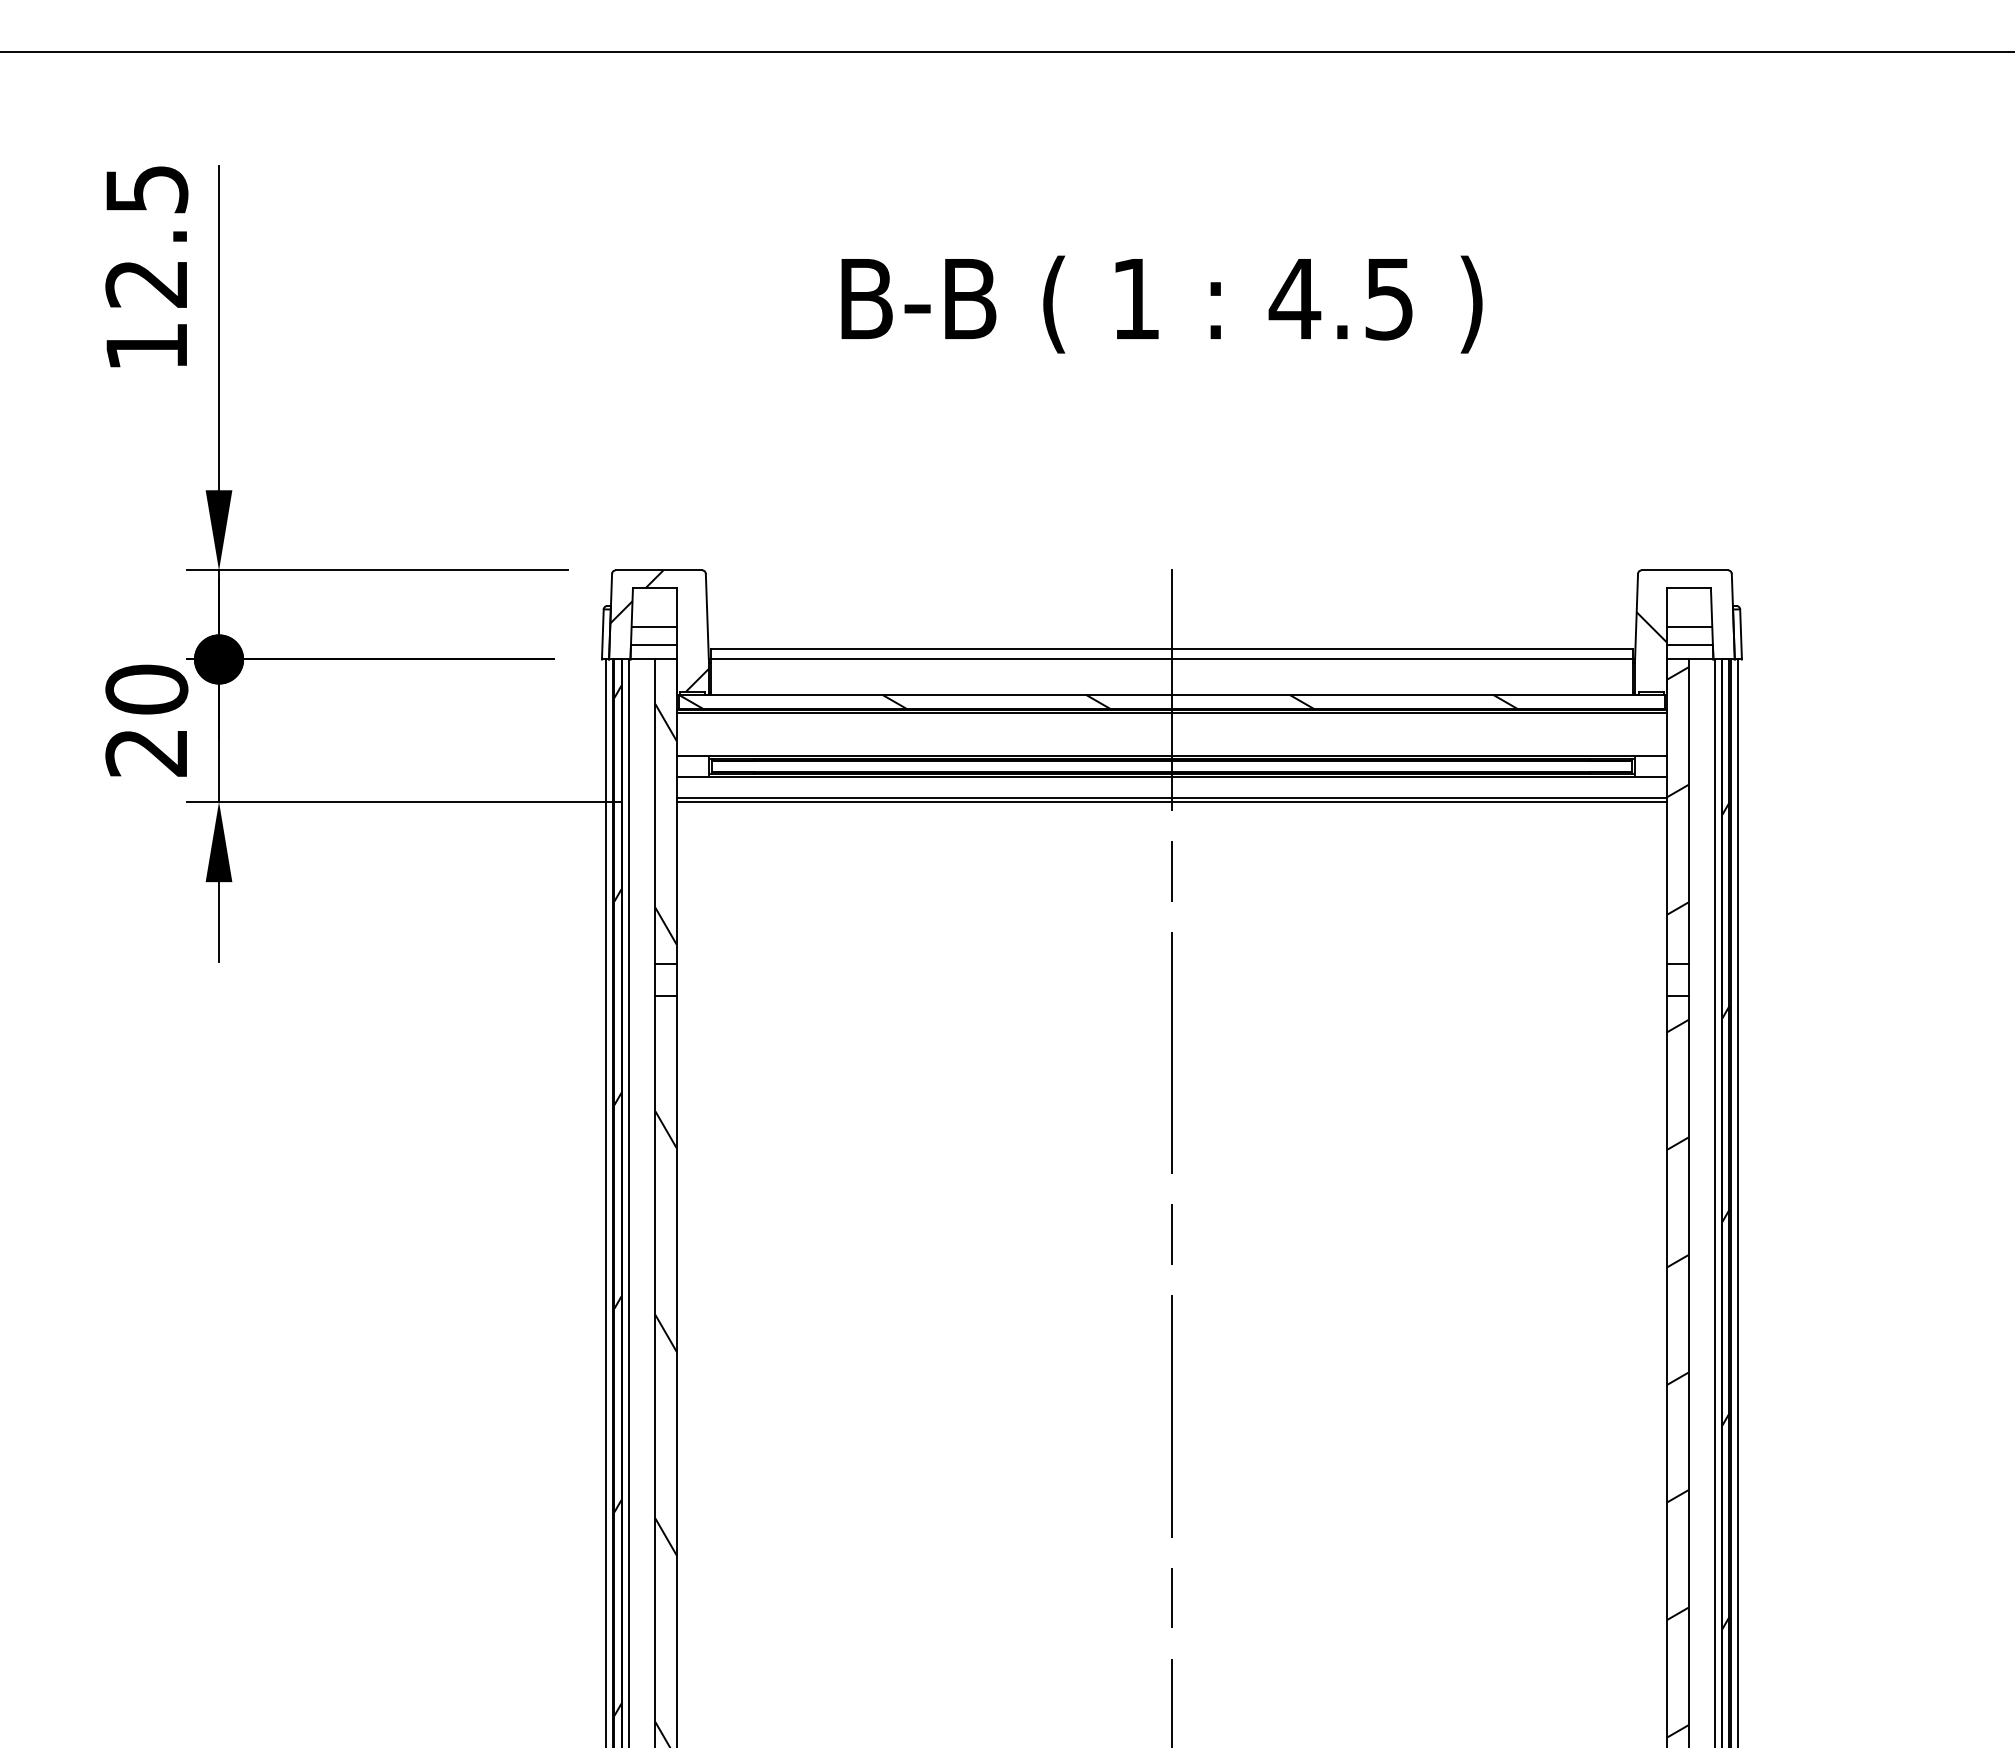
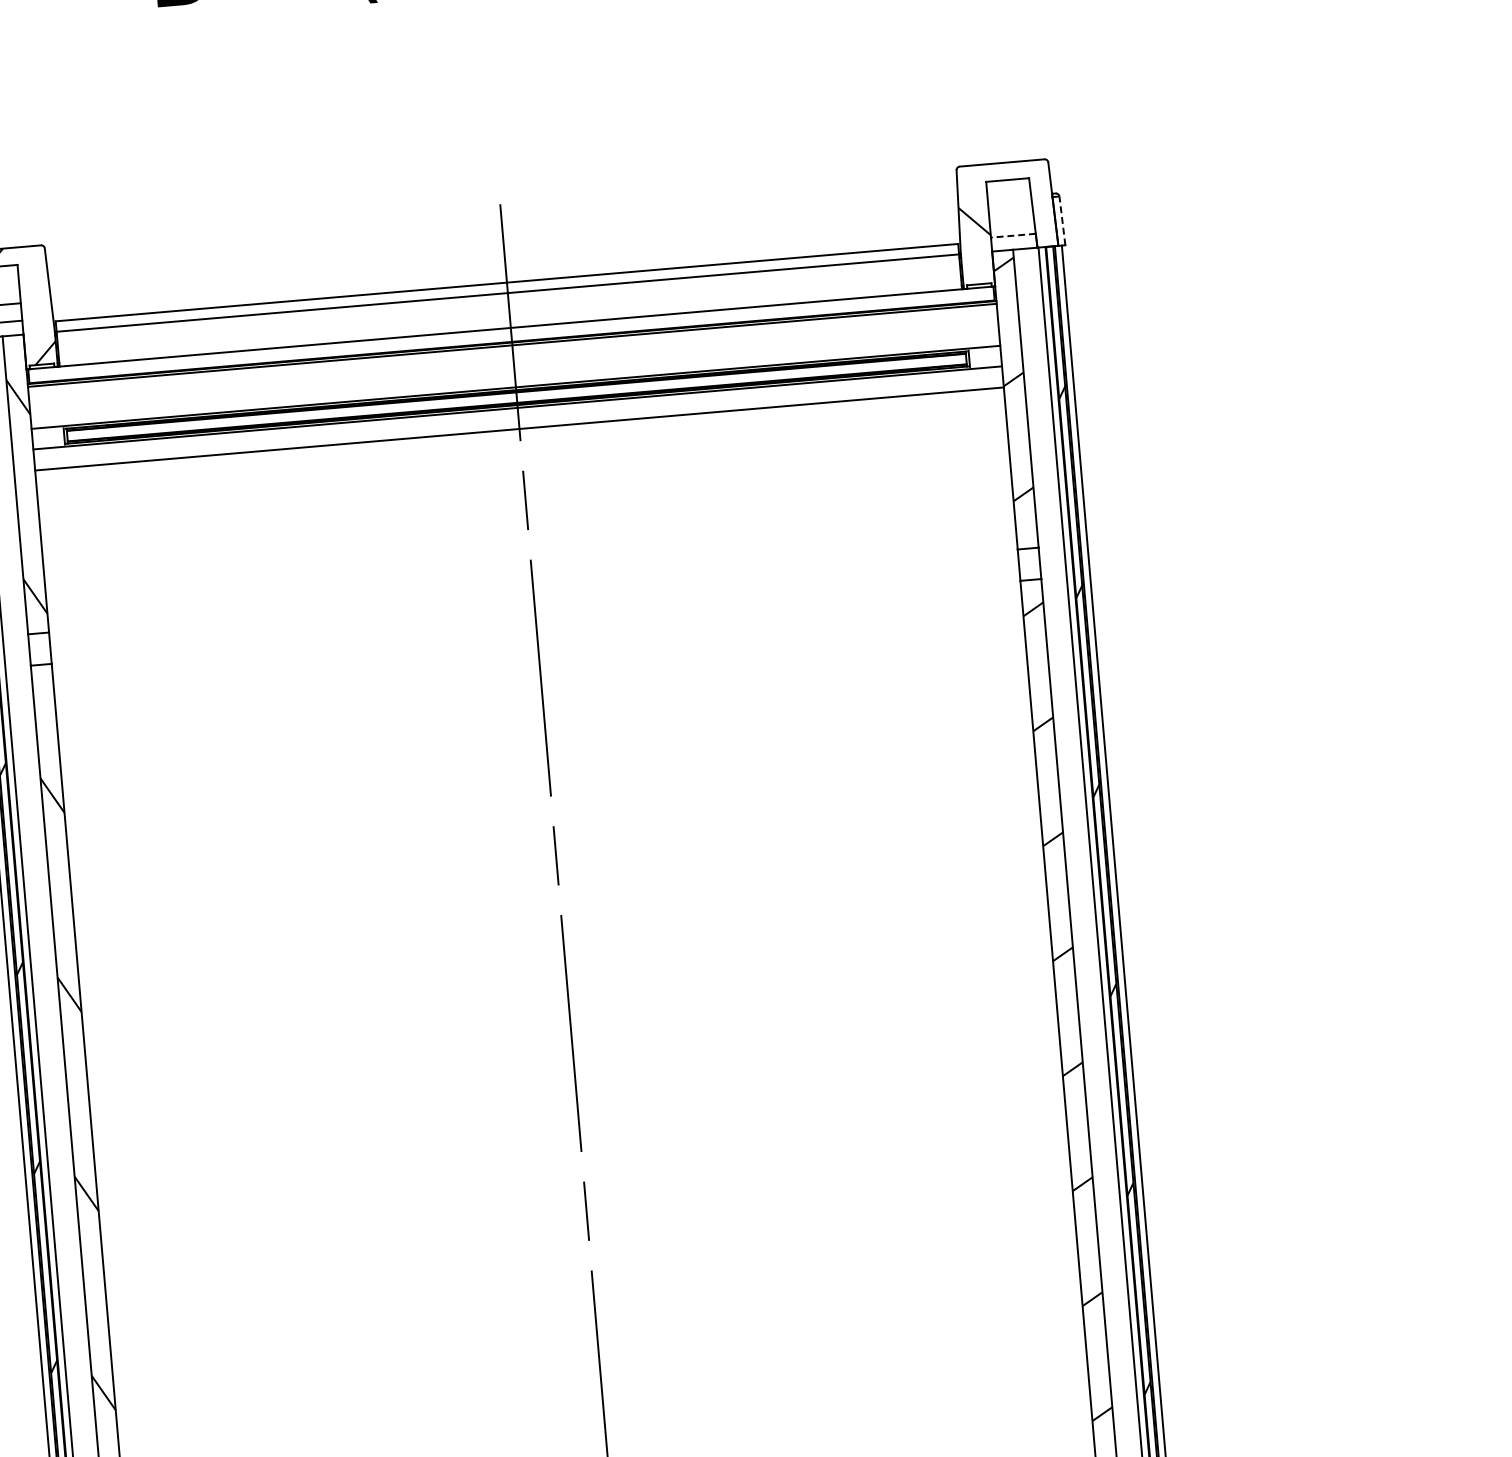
line: (1689, 627) -> (1011, 218), removed
line: (1741, 633) -> (1062, 219), solid -> dashed
line: (1690, 645) -> (1013, 235), solid -> dashed
hatch: (1098, 702) -> (439, 341), removed
line: (1171, 801) -> (519, 432), removed

